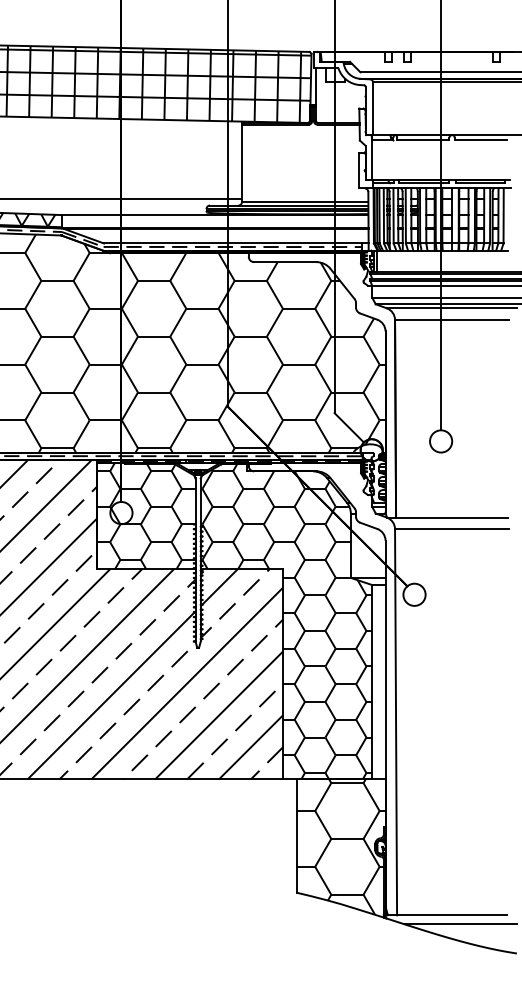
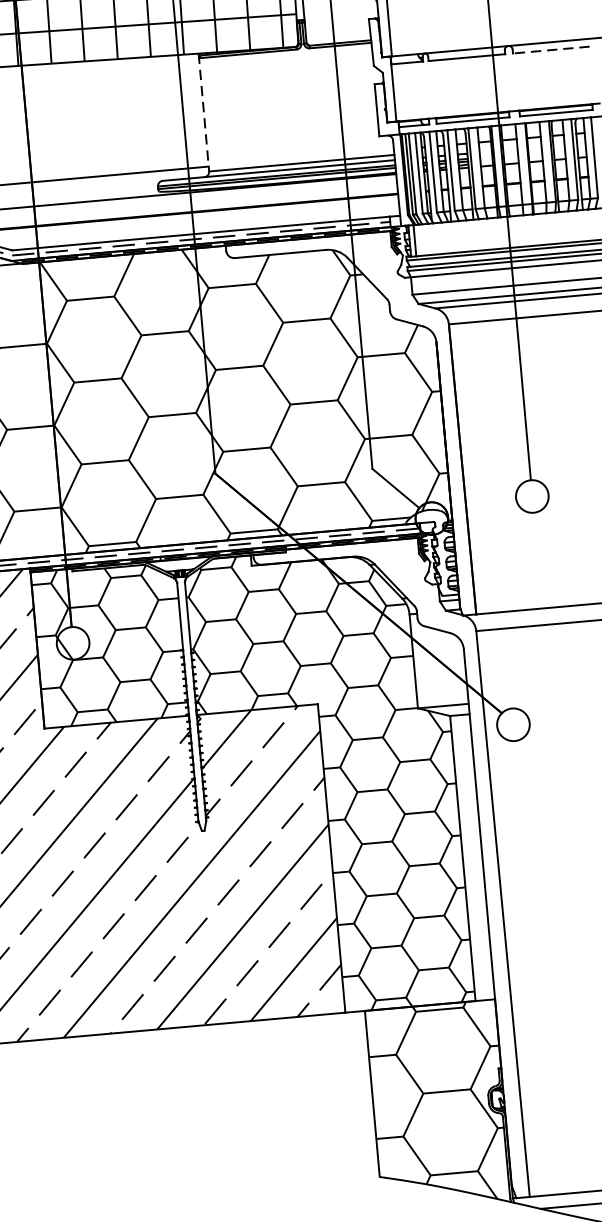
line: (480, 140) -> (550, 50), solid -> dashed
line: (242, 162) -> (204, 113), solid -> dashed

